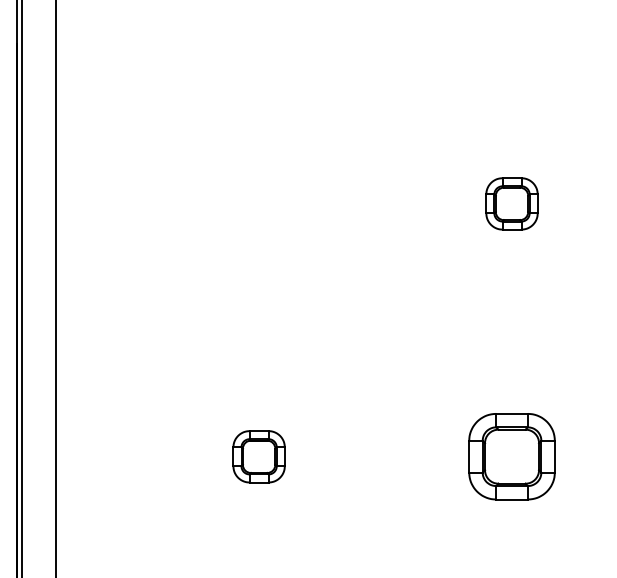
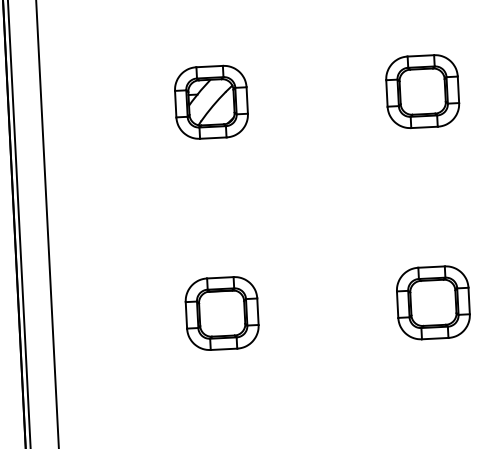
part: (258, 203) -> (210, 102), added
part: (511, 203) -> (422, 91), size x1.67
part: (258, 456) -> (221, 313), size x1.67

